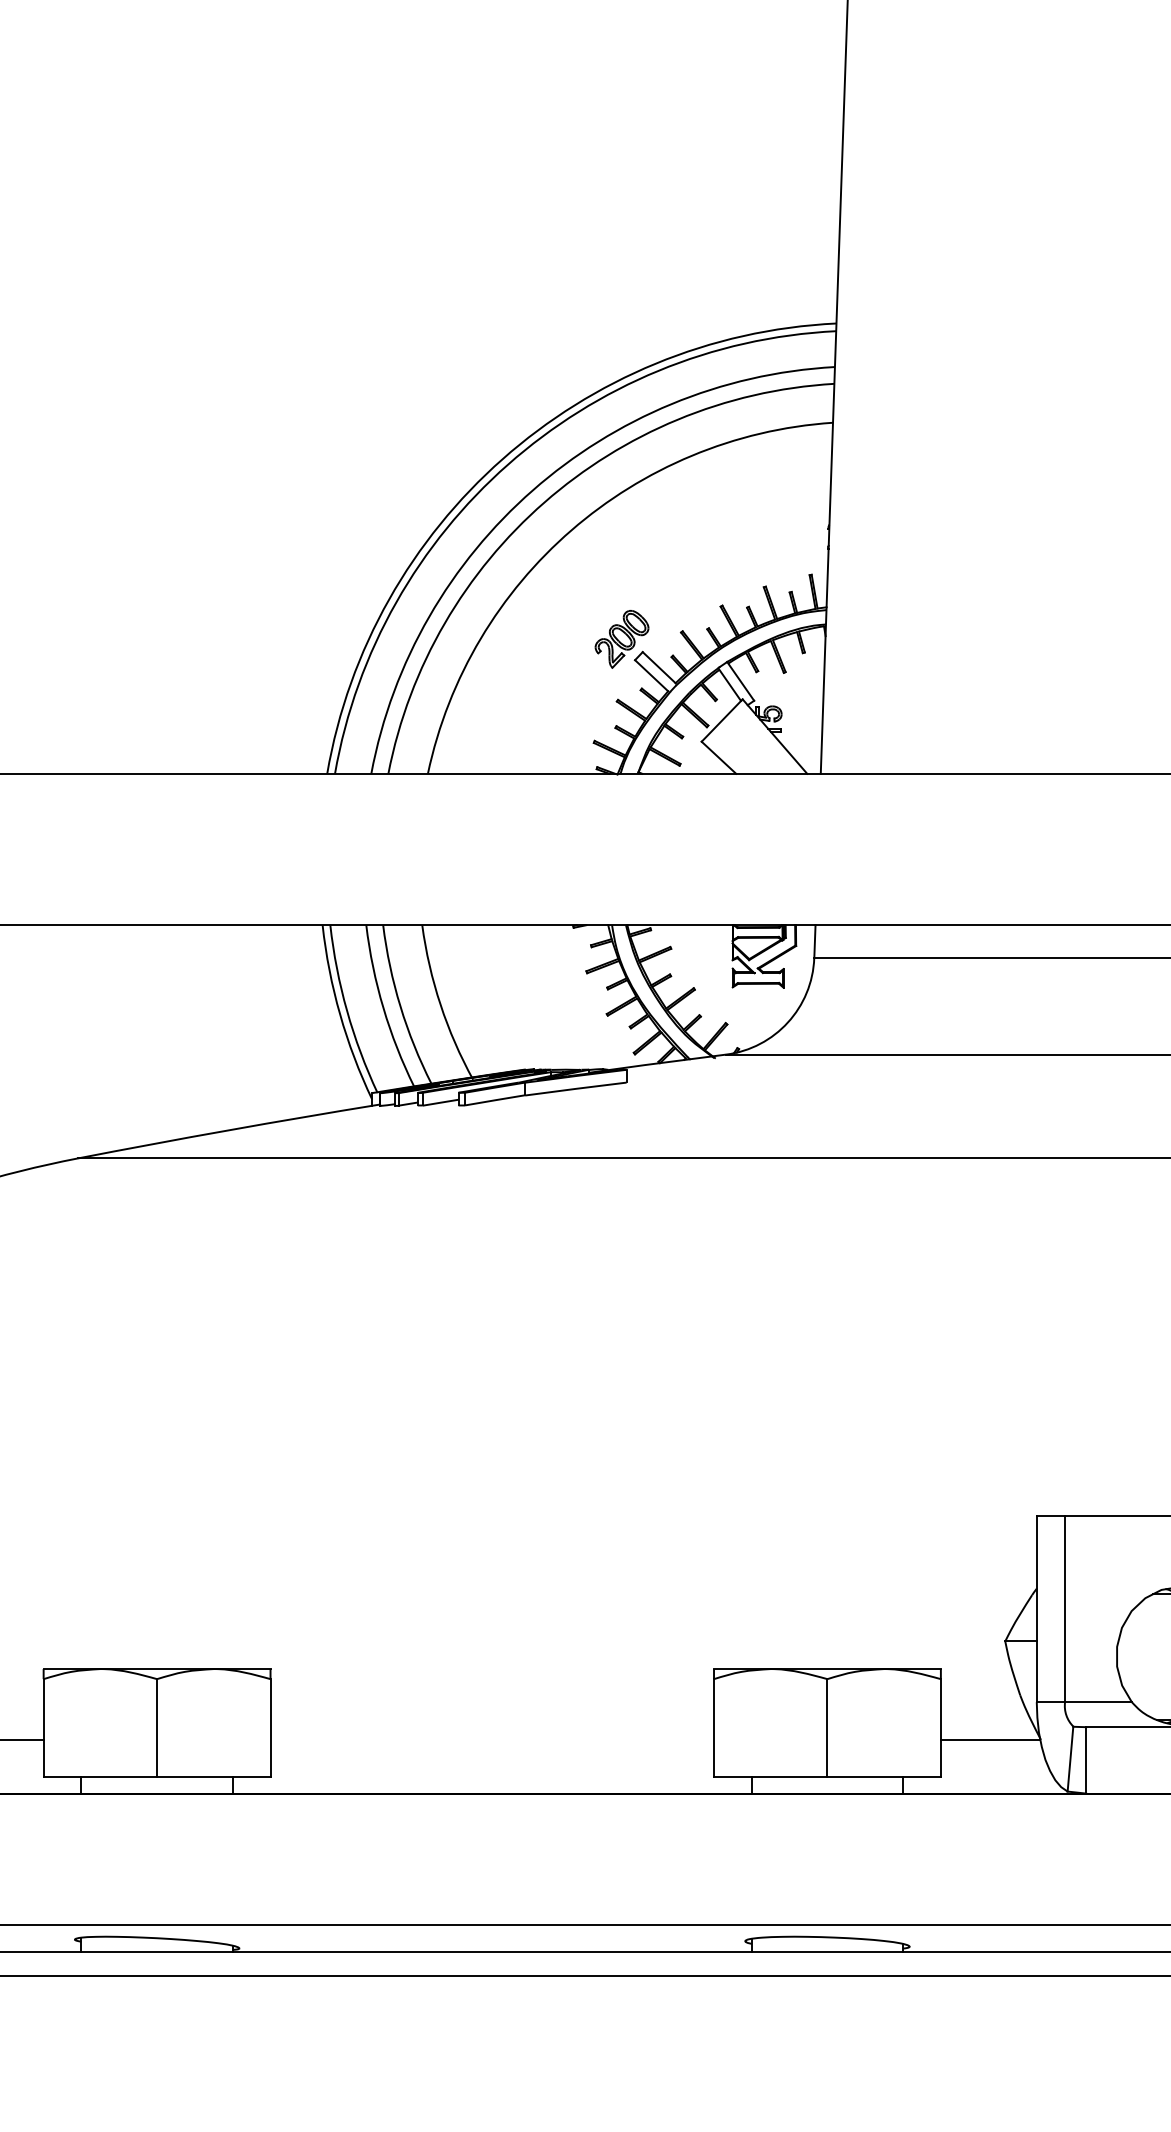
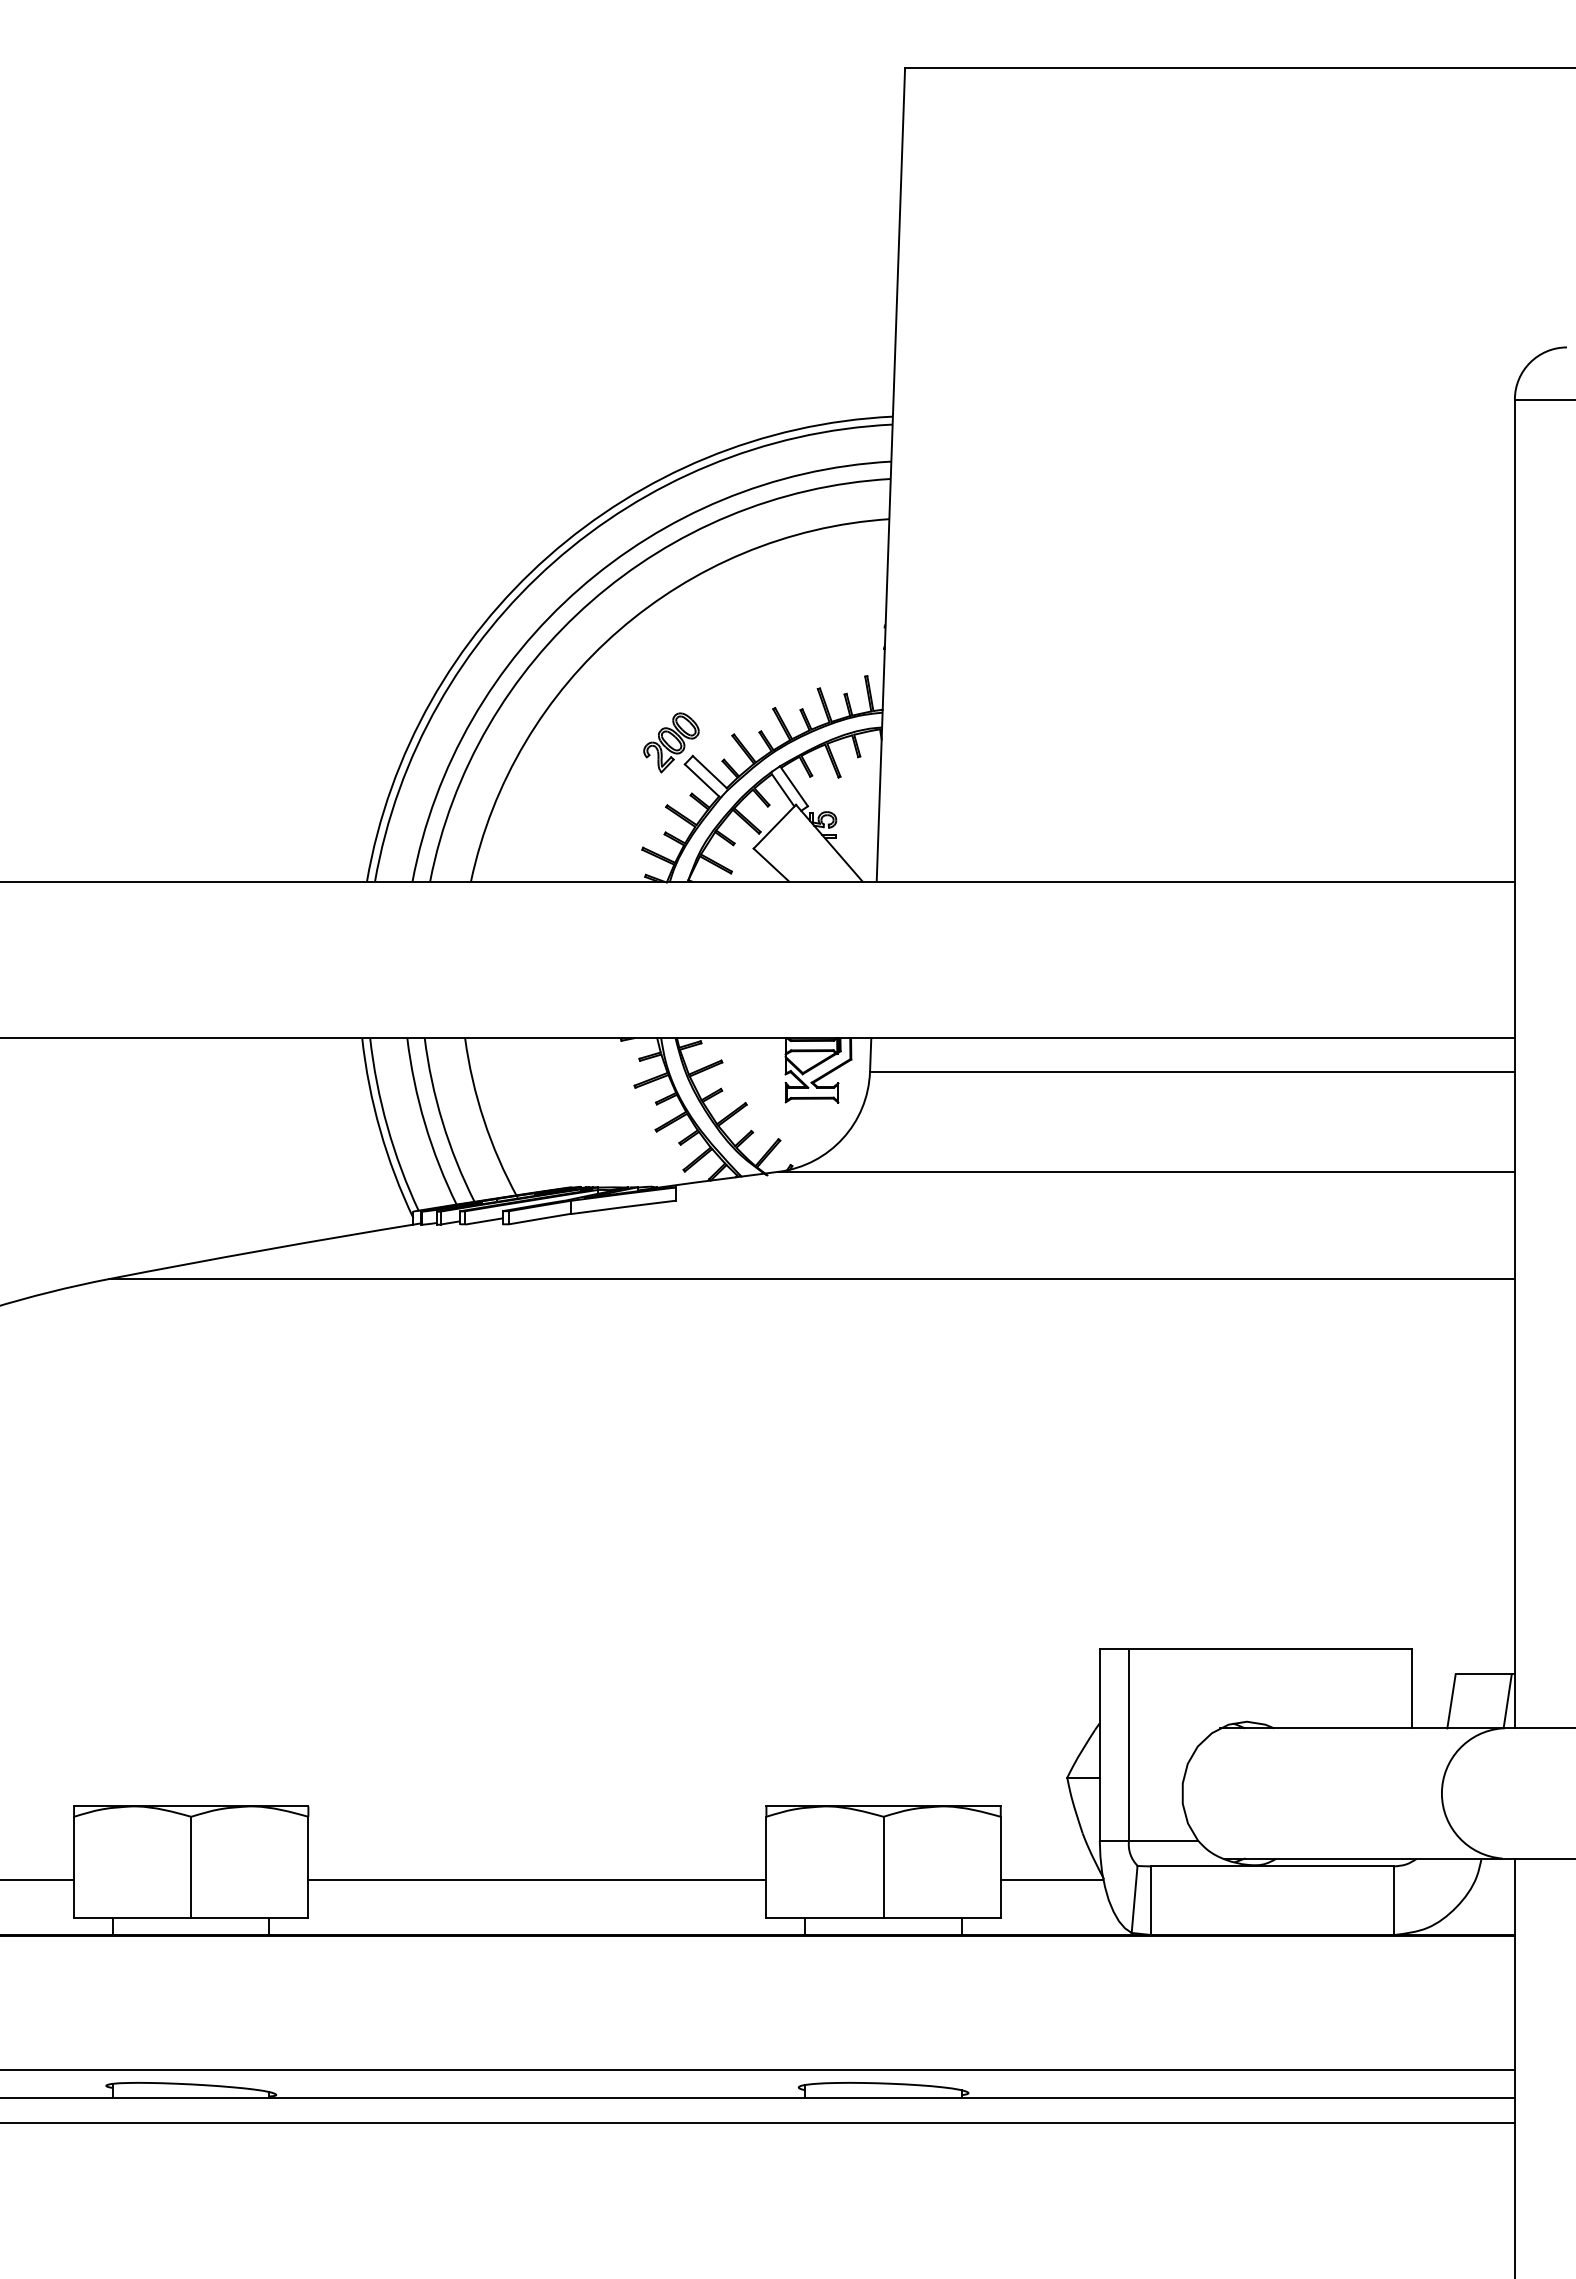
line: (492, 1739) -> (537, 1879), added

